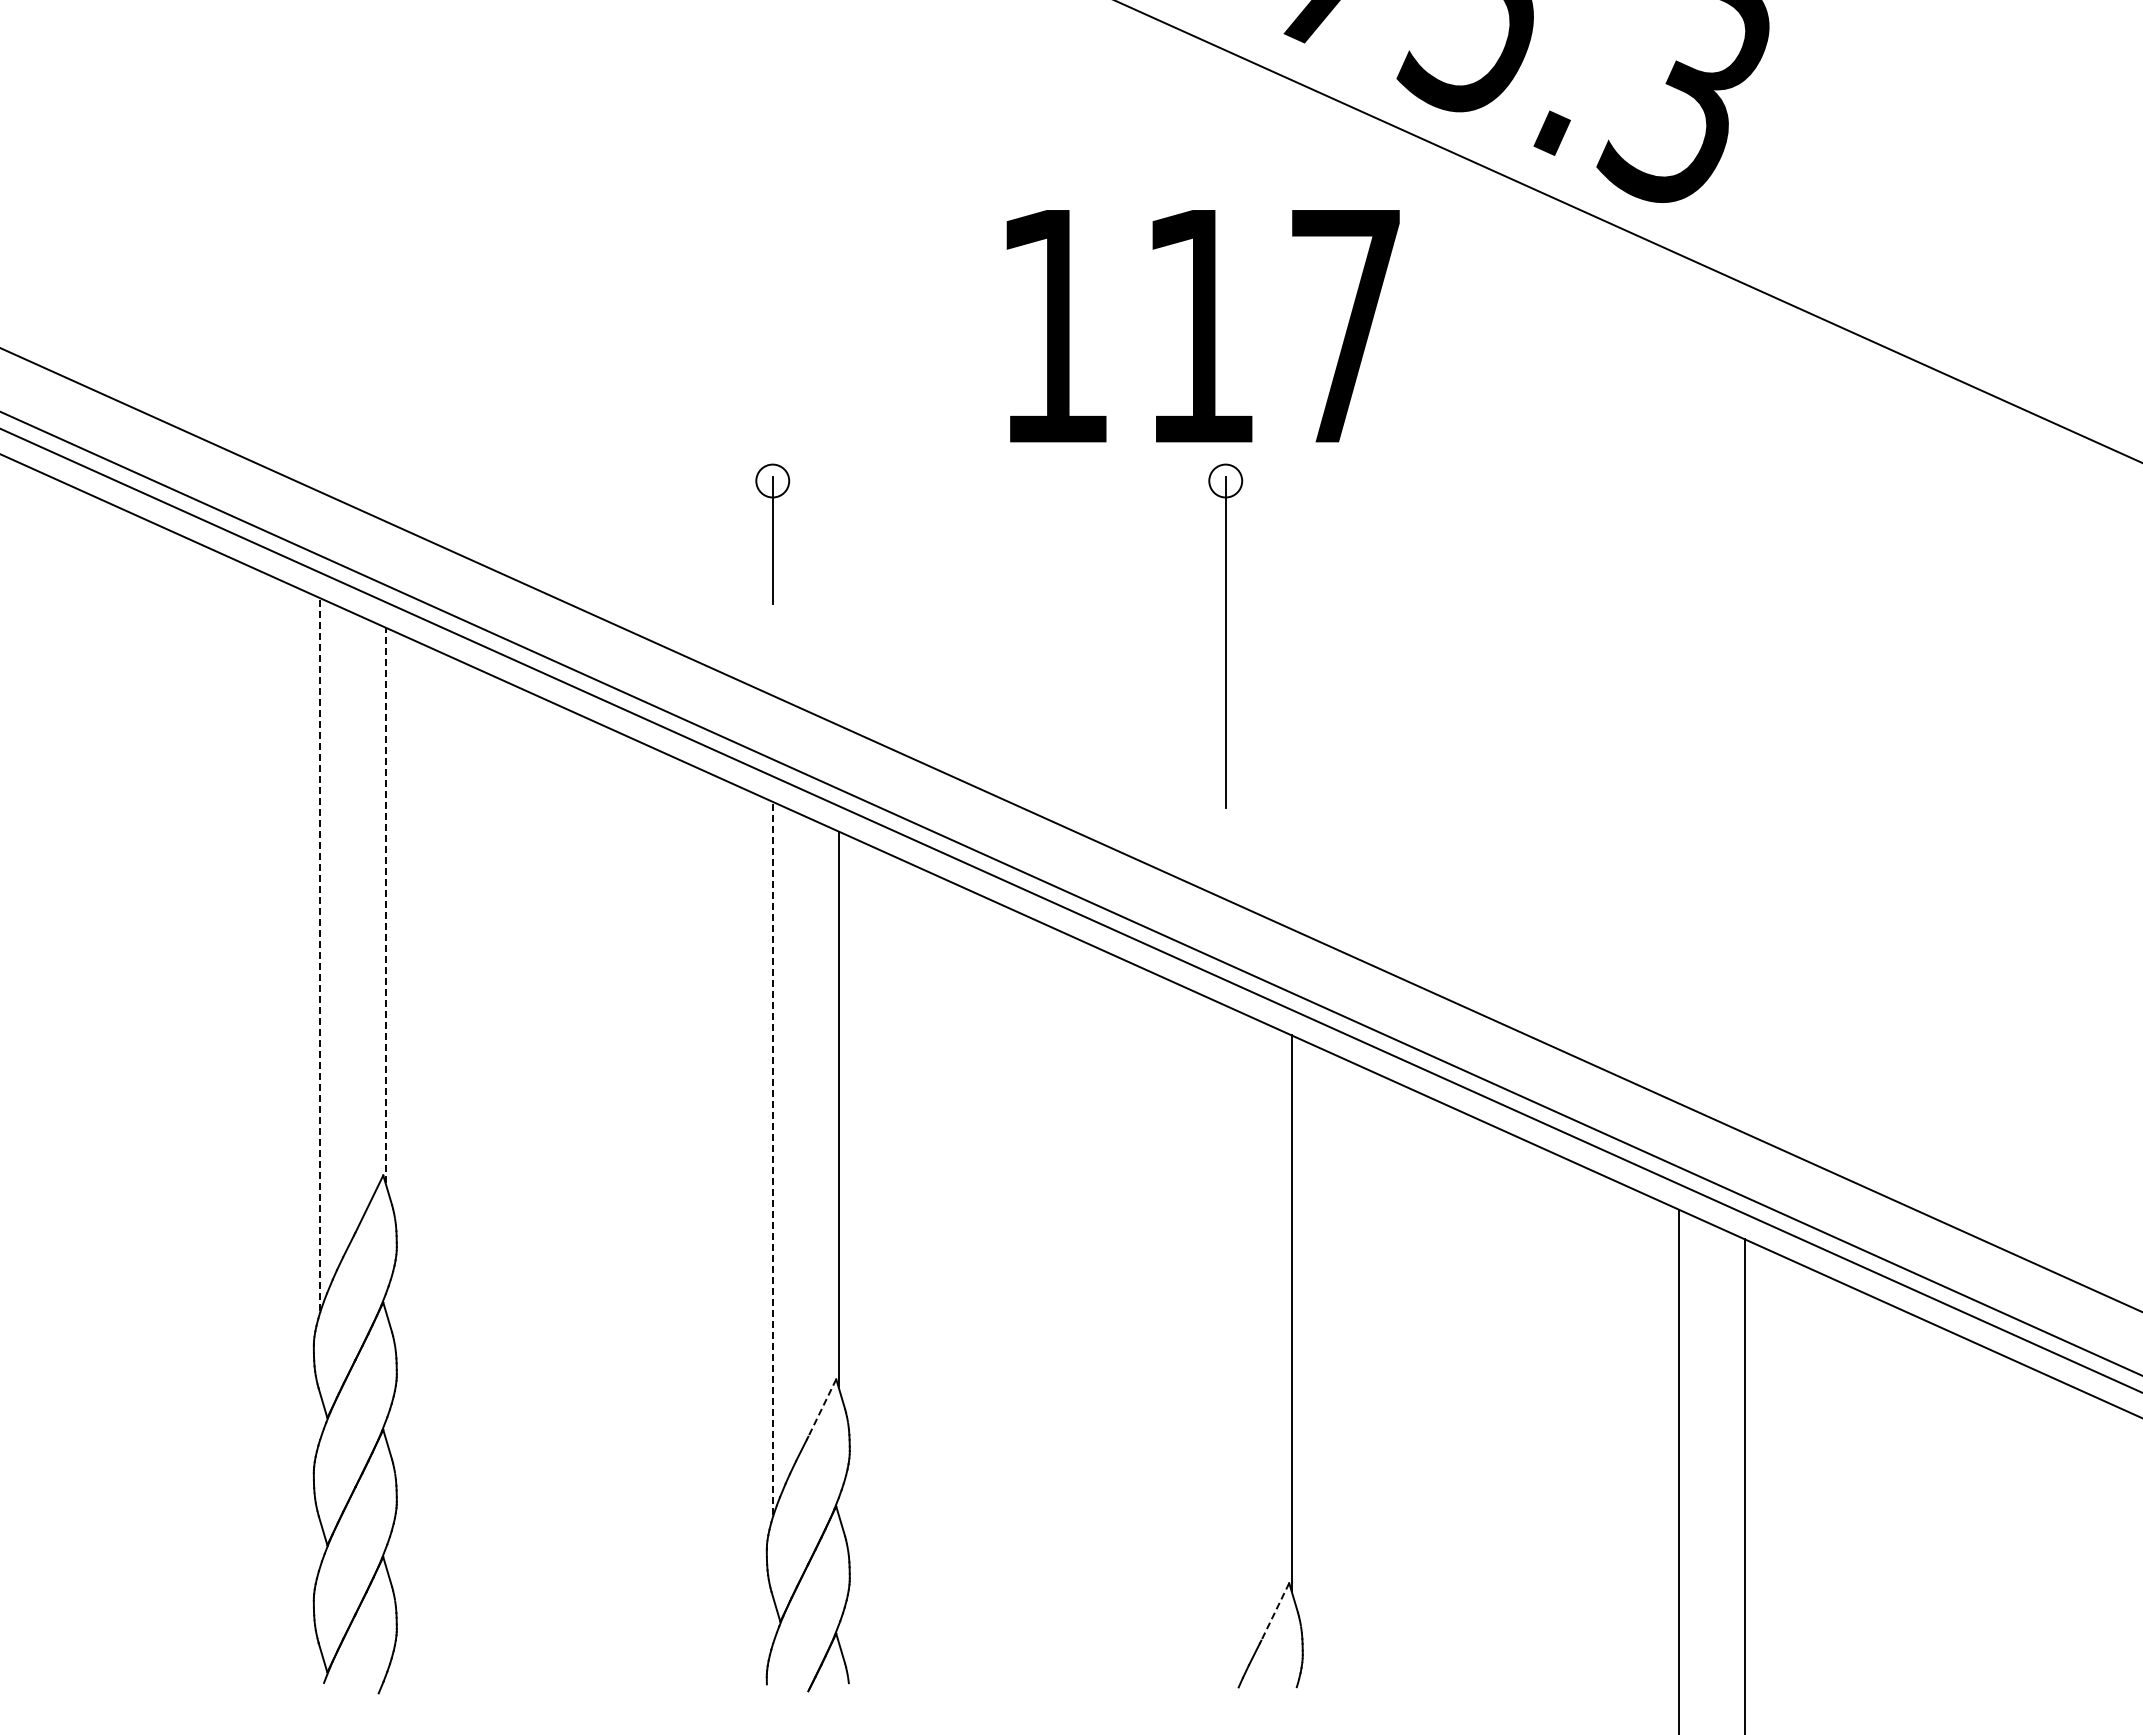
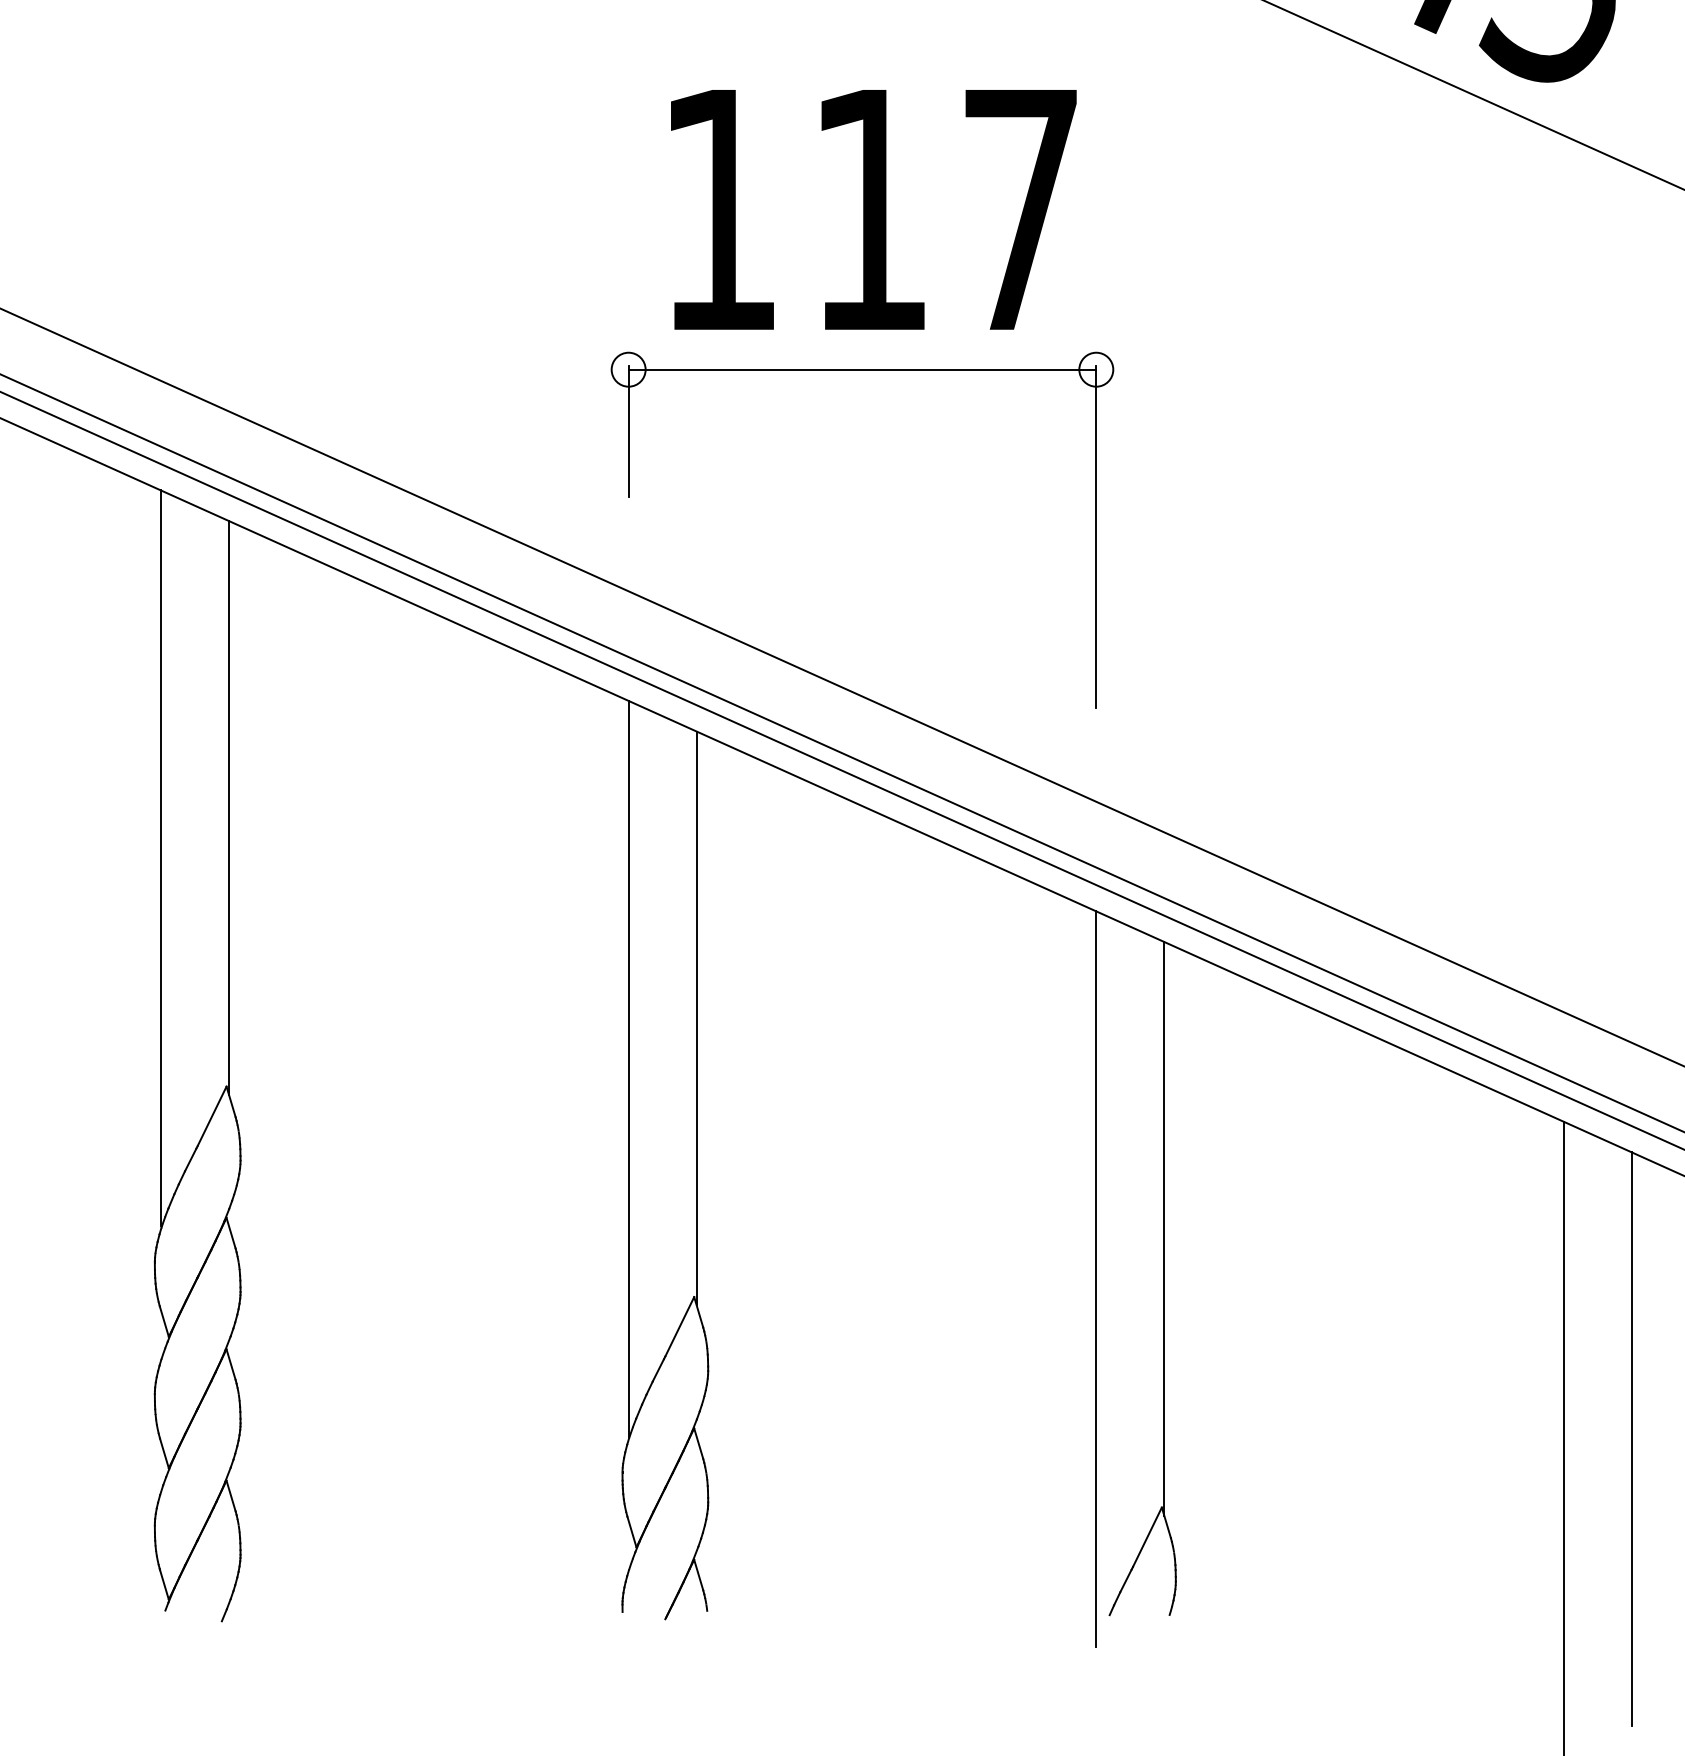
text: (1202, 326) -> (873, 210), moved
line: (998, 481) -> (861, 370), added
line: (385, 905) -> (228, 807), dashed -> solid
line: (319, 953) -> (160, 857), dashed -> solid
line: (772, 1157) -> (628, 1068), dashed -> solid
line: (1225, 1361) -> (1096, 1278), added
line: (822, 1408) -> (680, 1327), dashed -> solid
line: (1275, 1611) -> (1147, 1536), dashed -> solid

